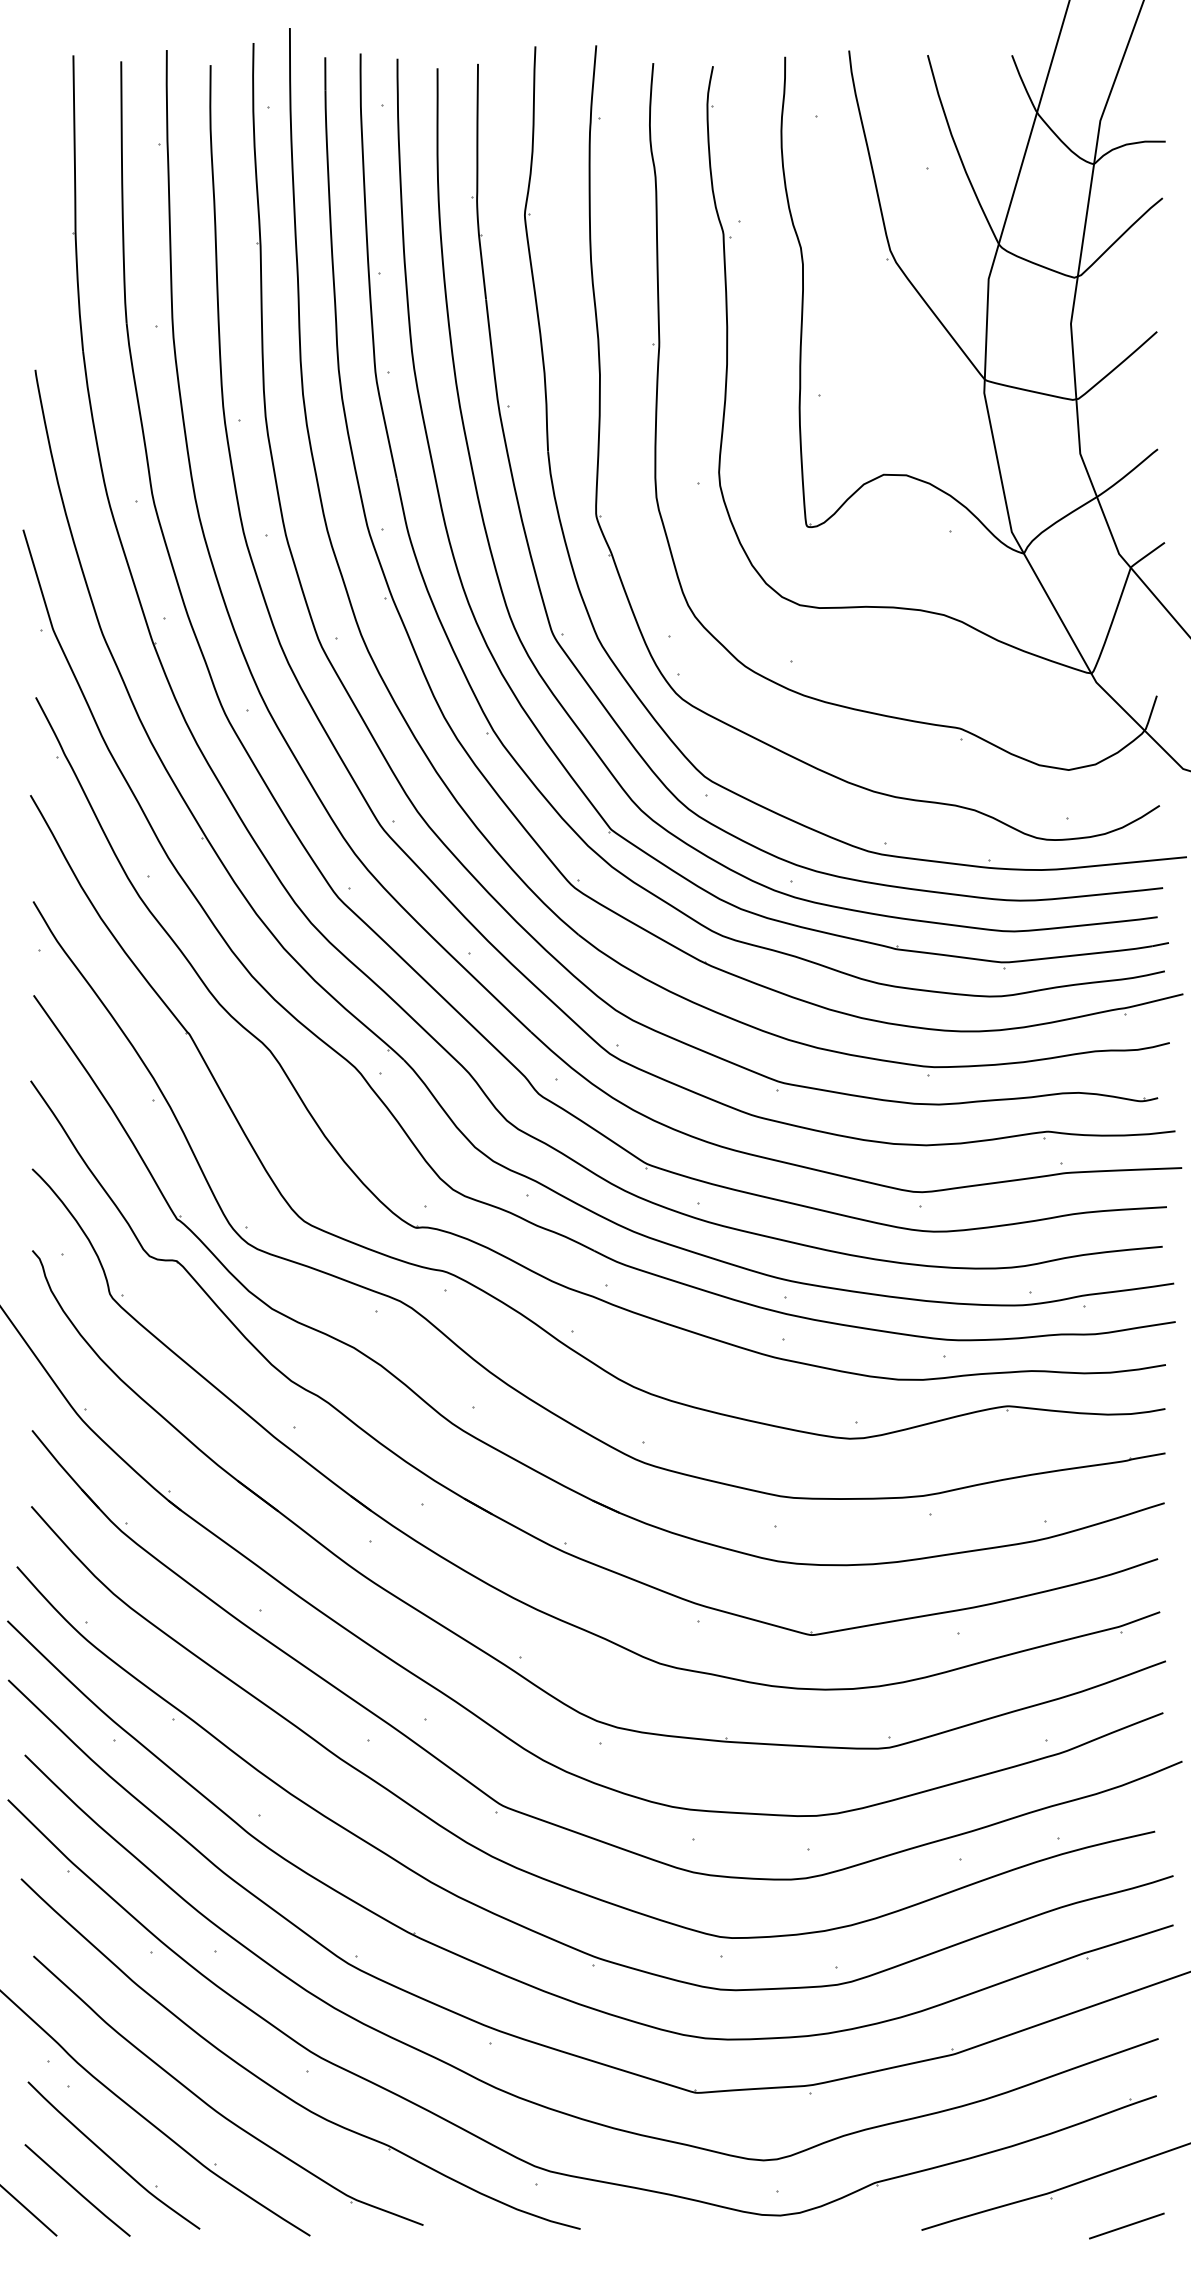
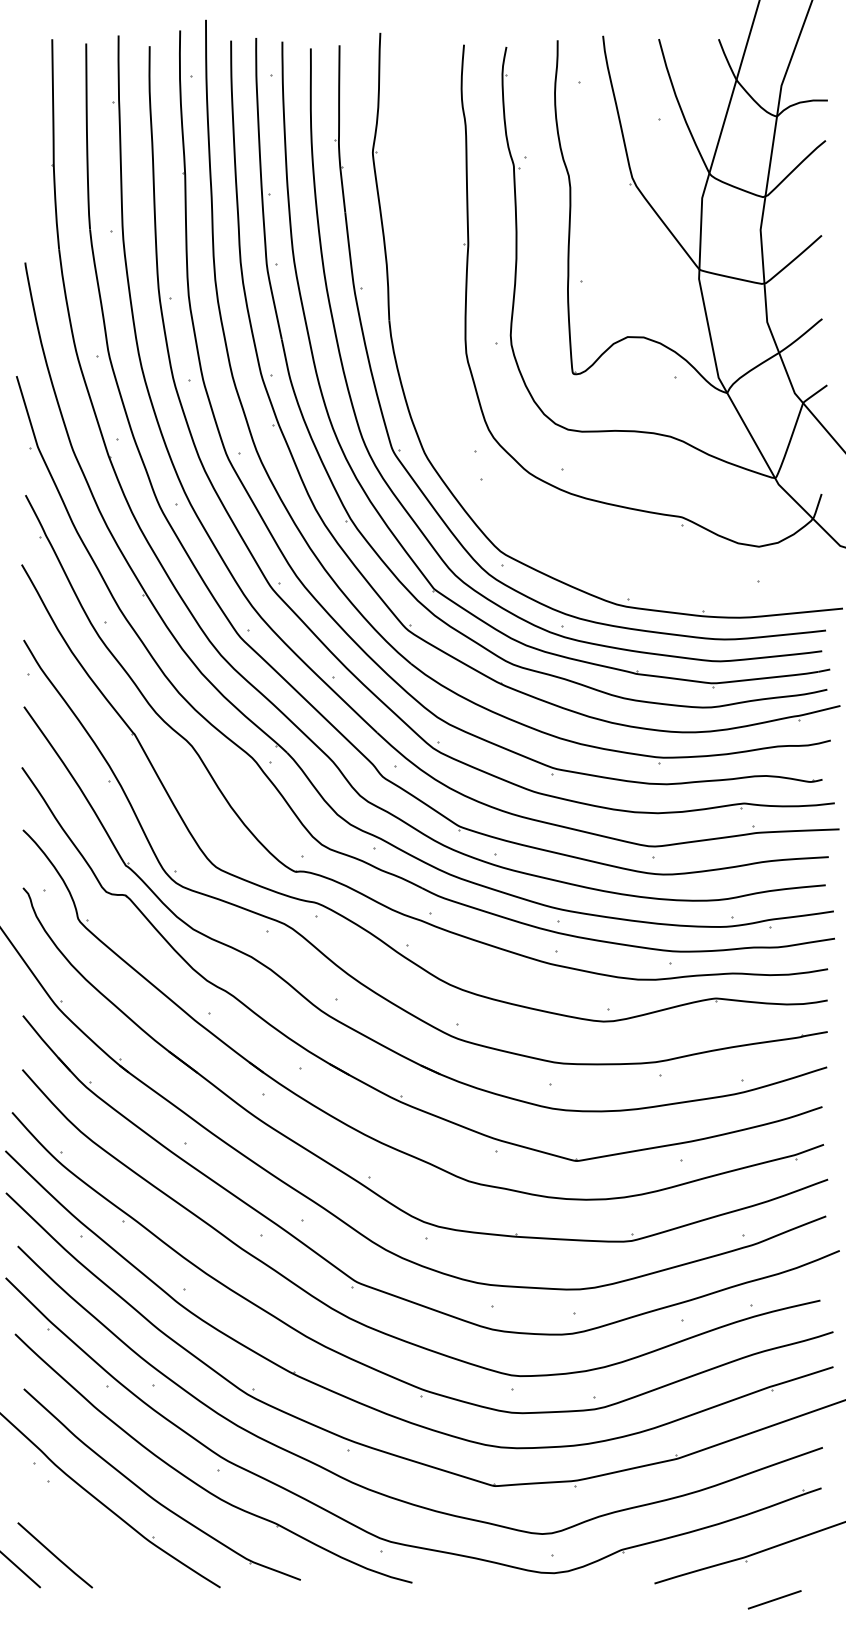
part: (600, 431) -> (426, 306), removed
part: (113, 2155) -> (80, 1530), removed
line: (1126, 2225) -> (774, 1599), moved

